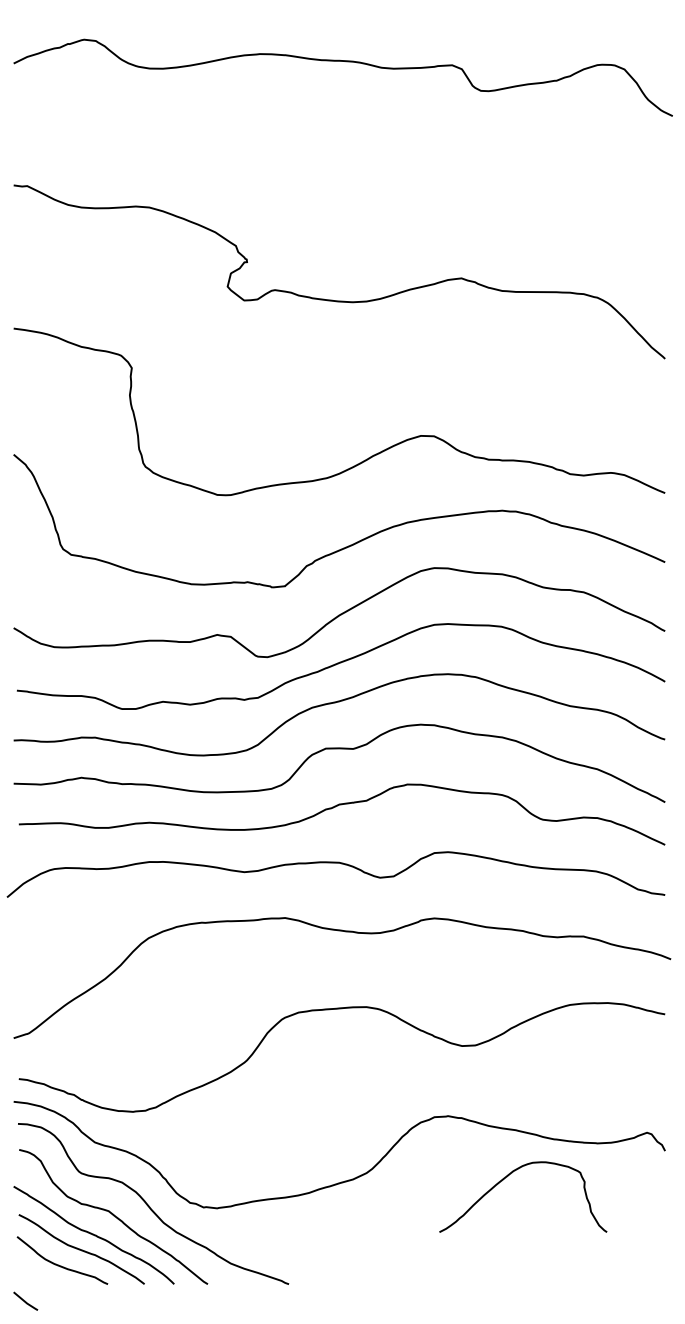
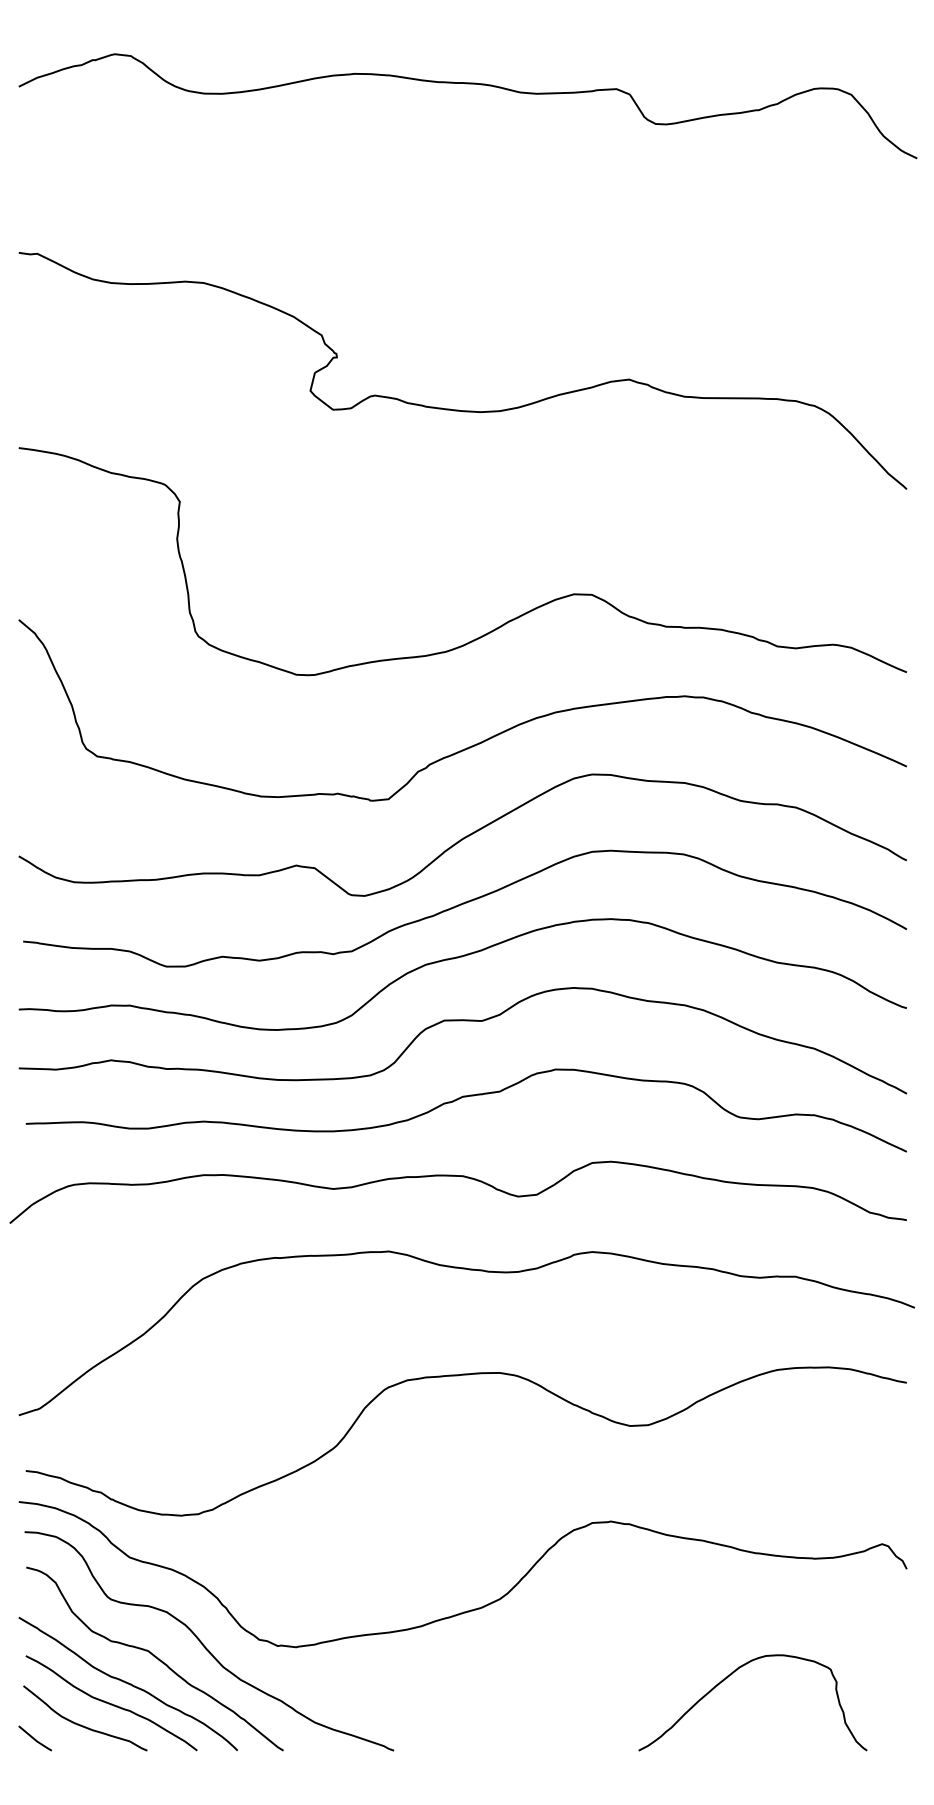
curve: (507, 1177) -> (731, 1676), moved
line: (25, 1300) -> (34, 1737), moved

